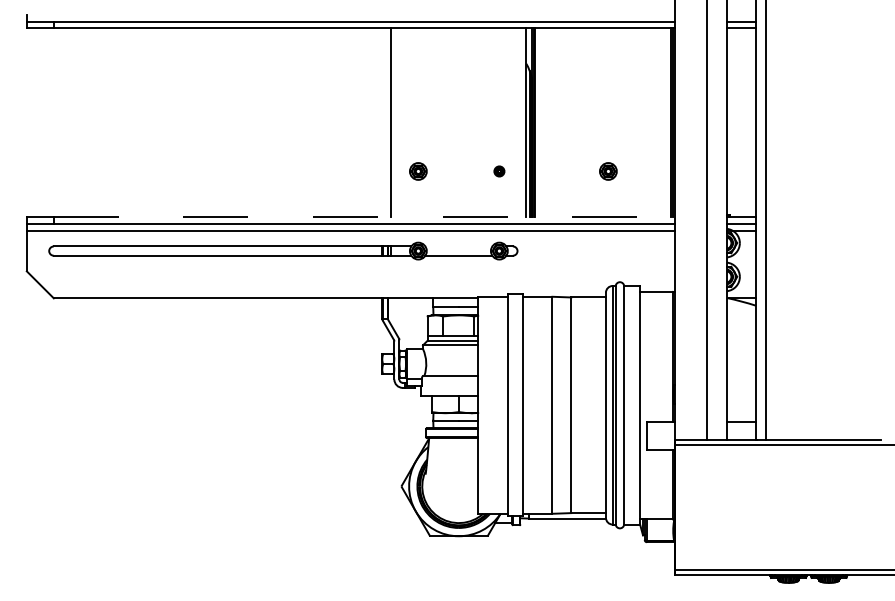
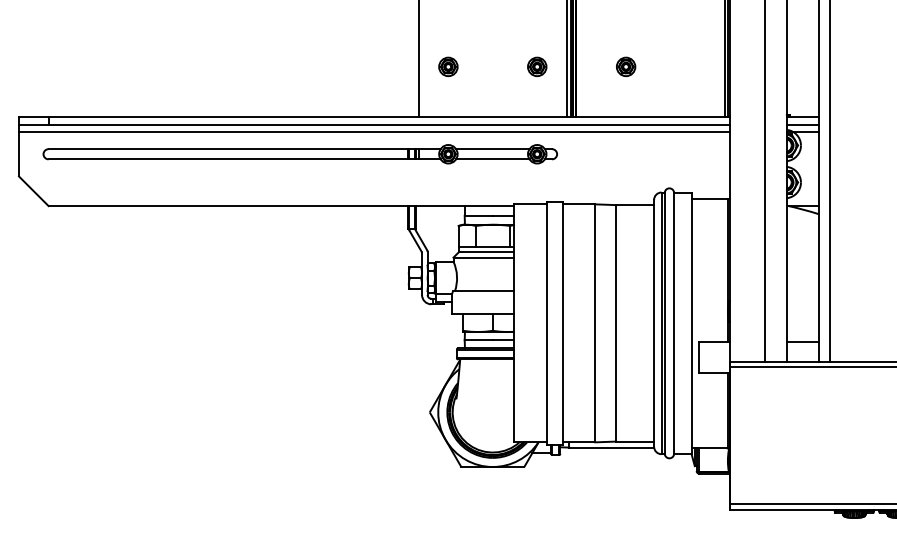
part: (499, 171) -> (537, 66), size x1.67
part: (608, 171) -> (626, 66), moved
line: (364, 217) -> (389, 117), dashed -> solid
line: (458, 246) -> (492, 149), added

